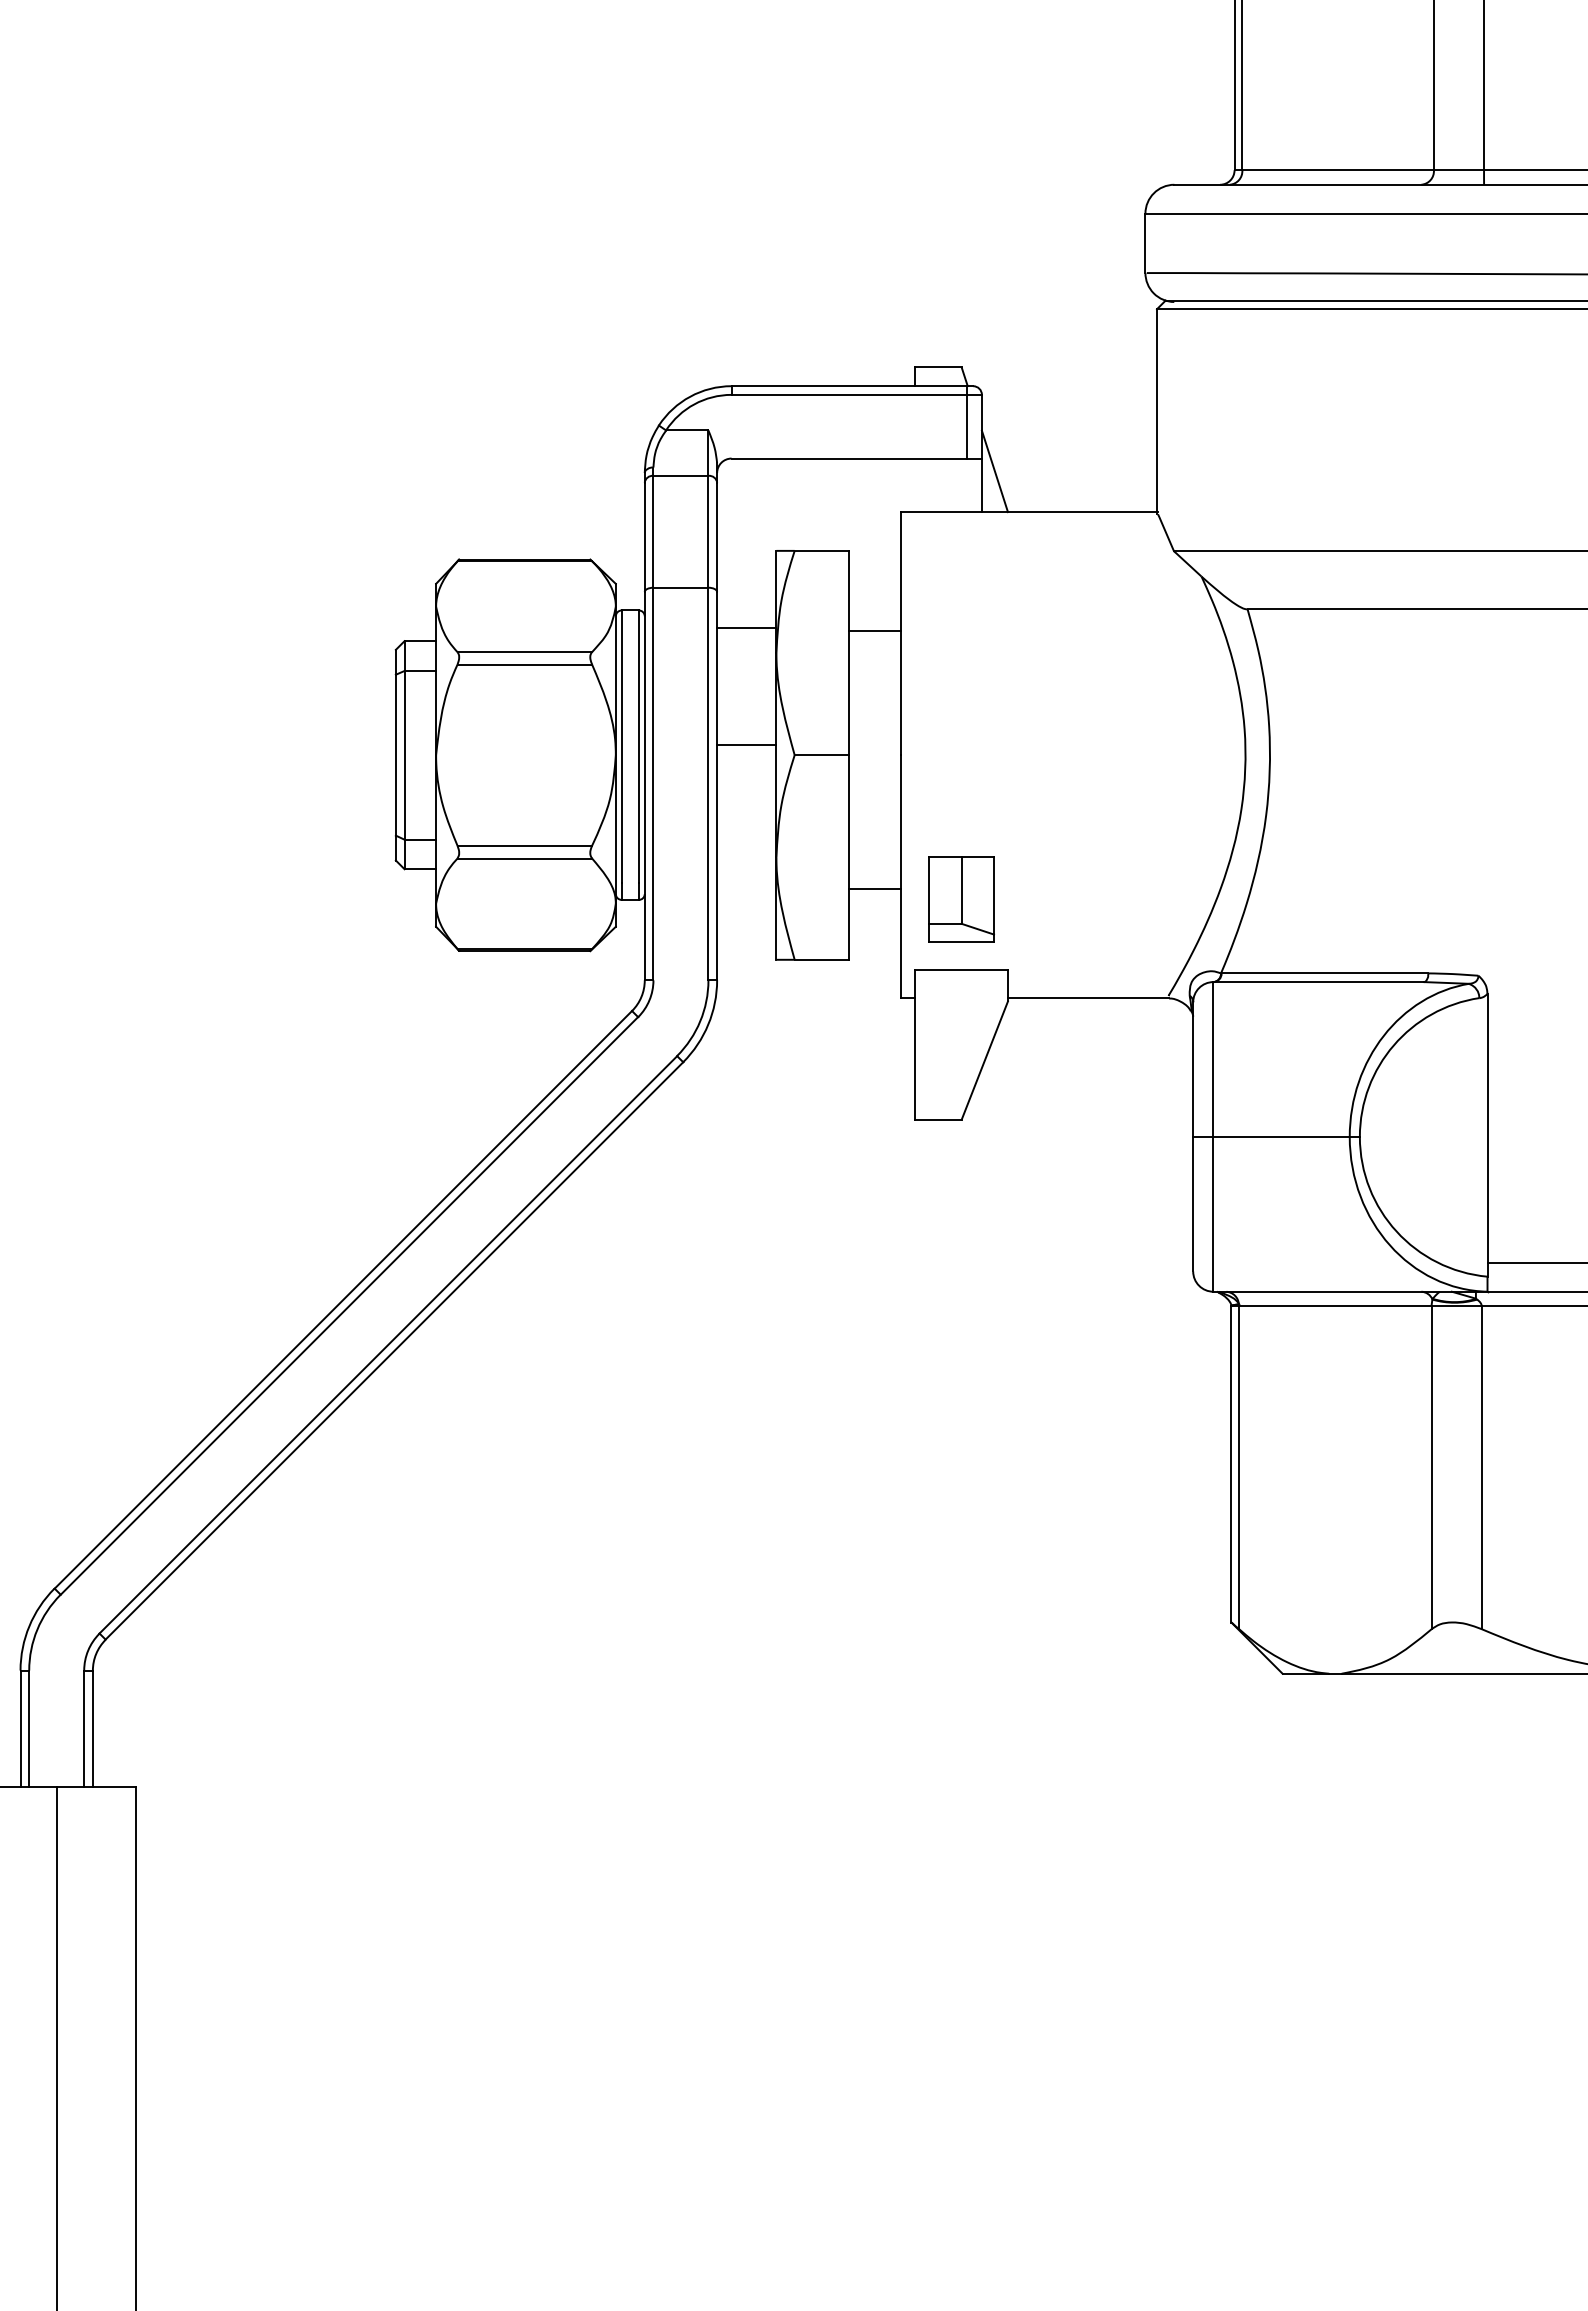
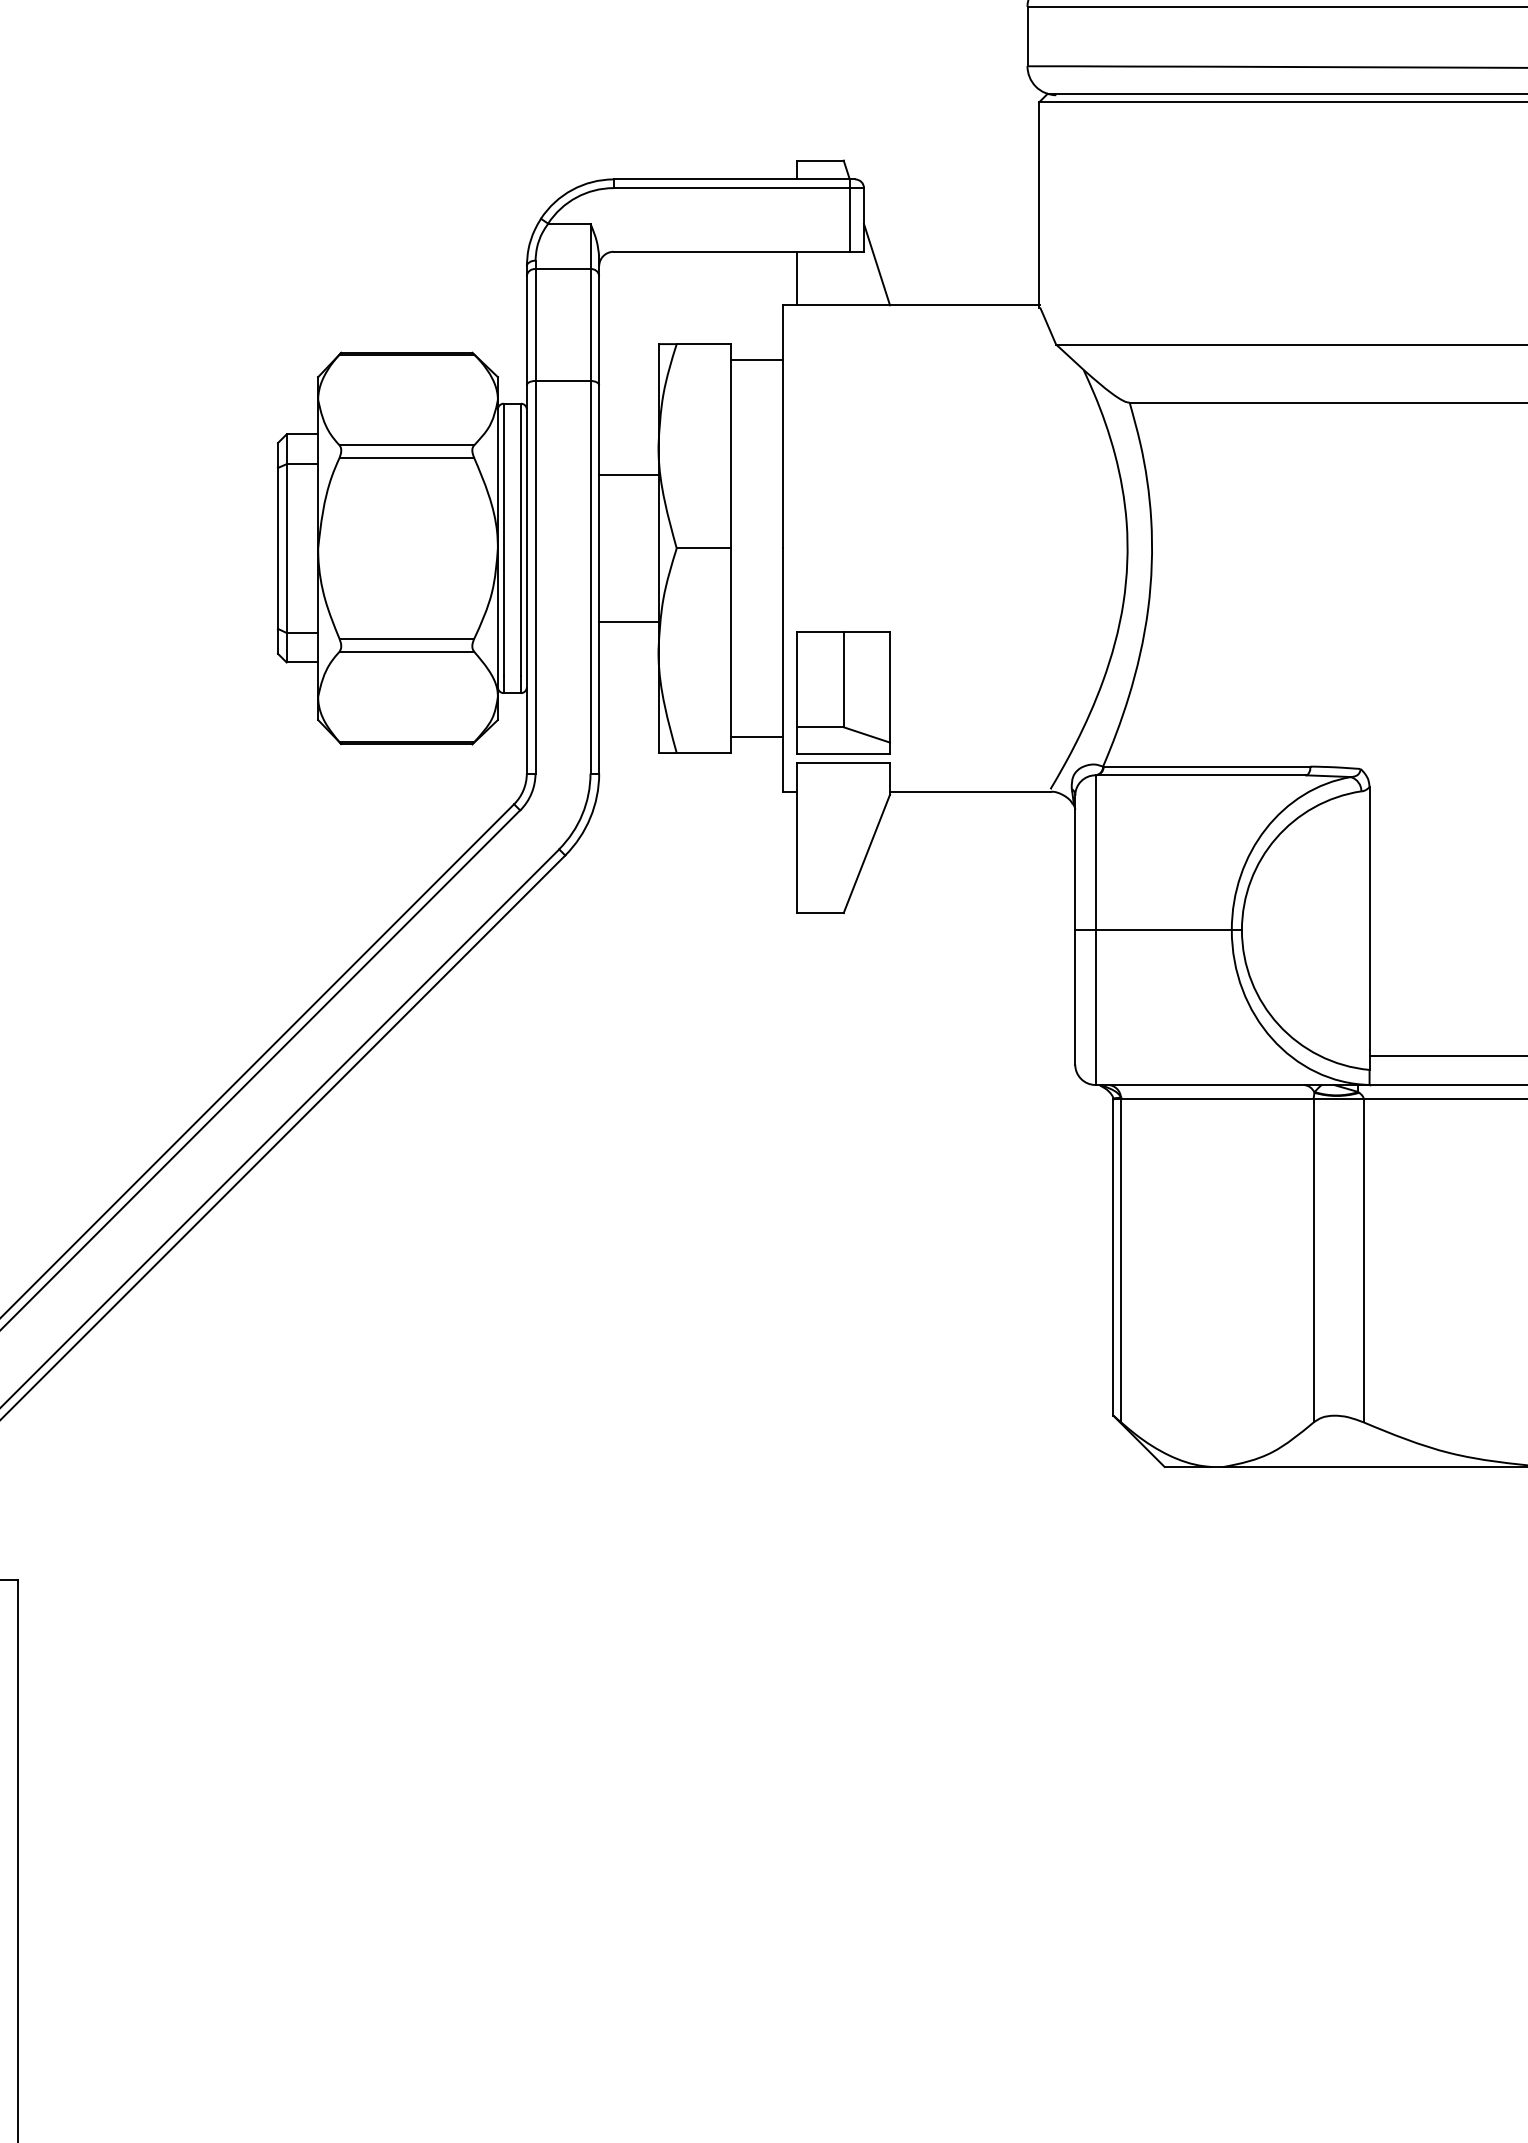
line: (982, 485) -> (797, 278), moved
line: (746, 628) -> (628, 474), moved
line: (874, 631) -> (756, 360), moved
line: (746, 744) -> (628, 621), moved
line: (874, 889) -> (756, 736), moved
part: (961, 899) -> (843, 692), size x1.43

